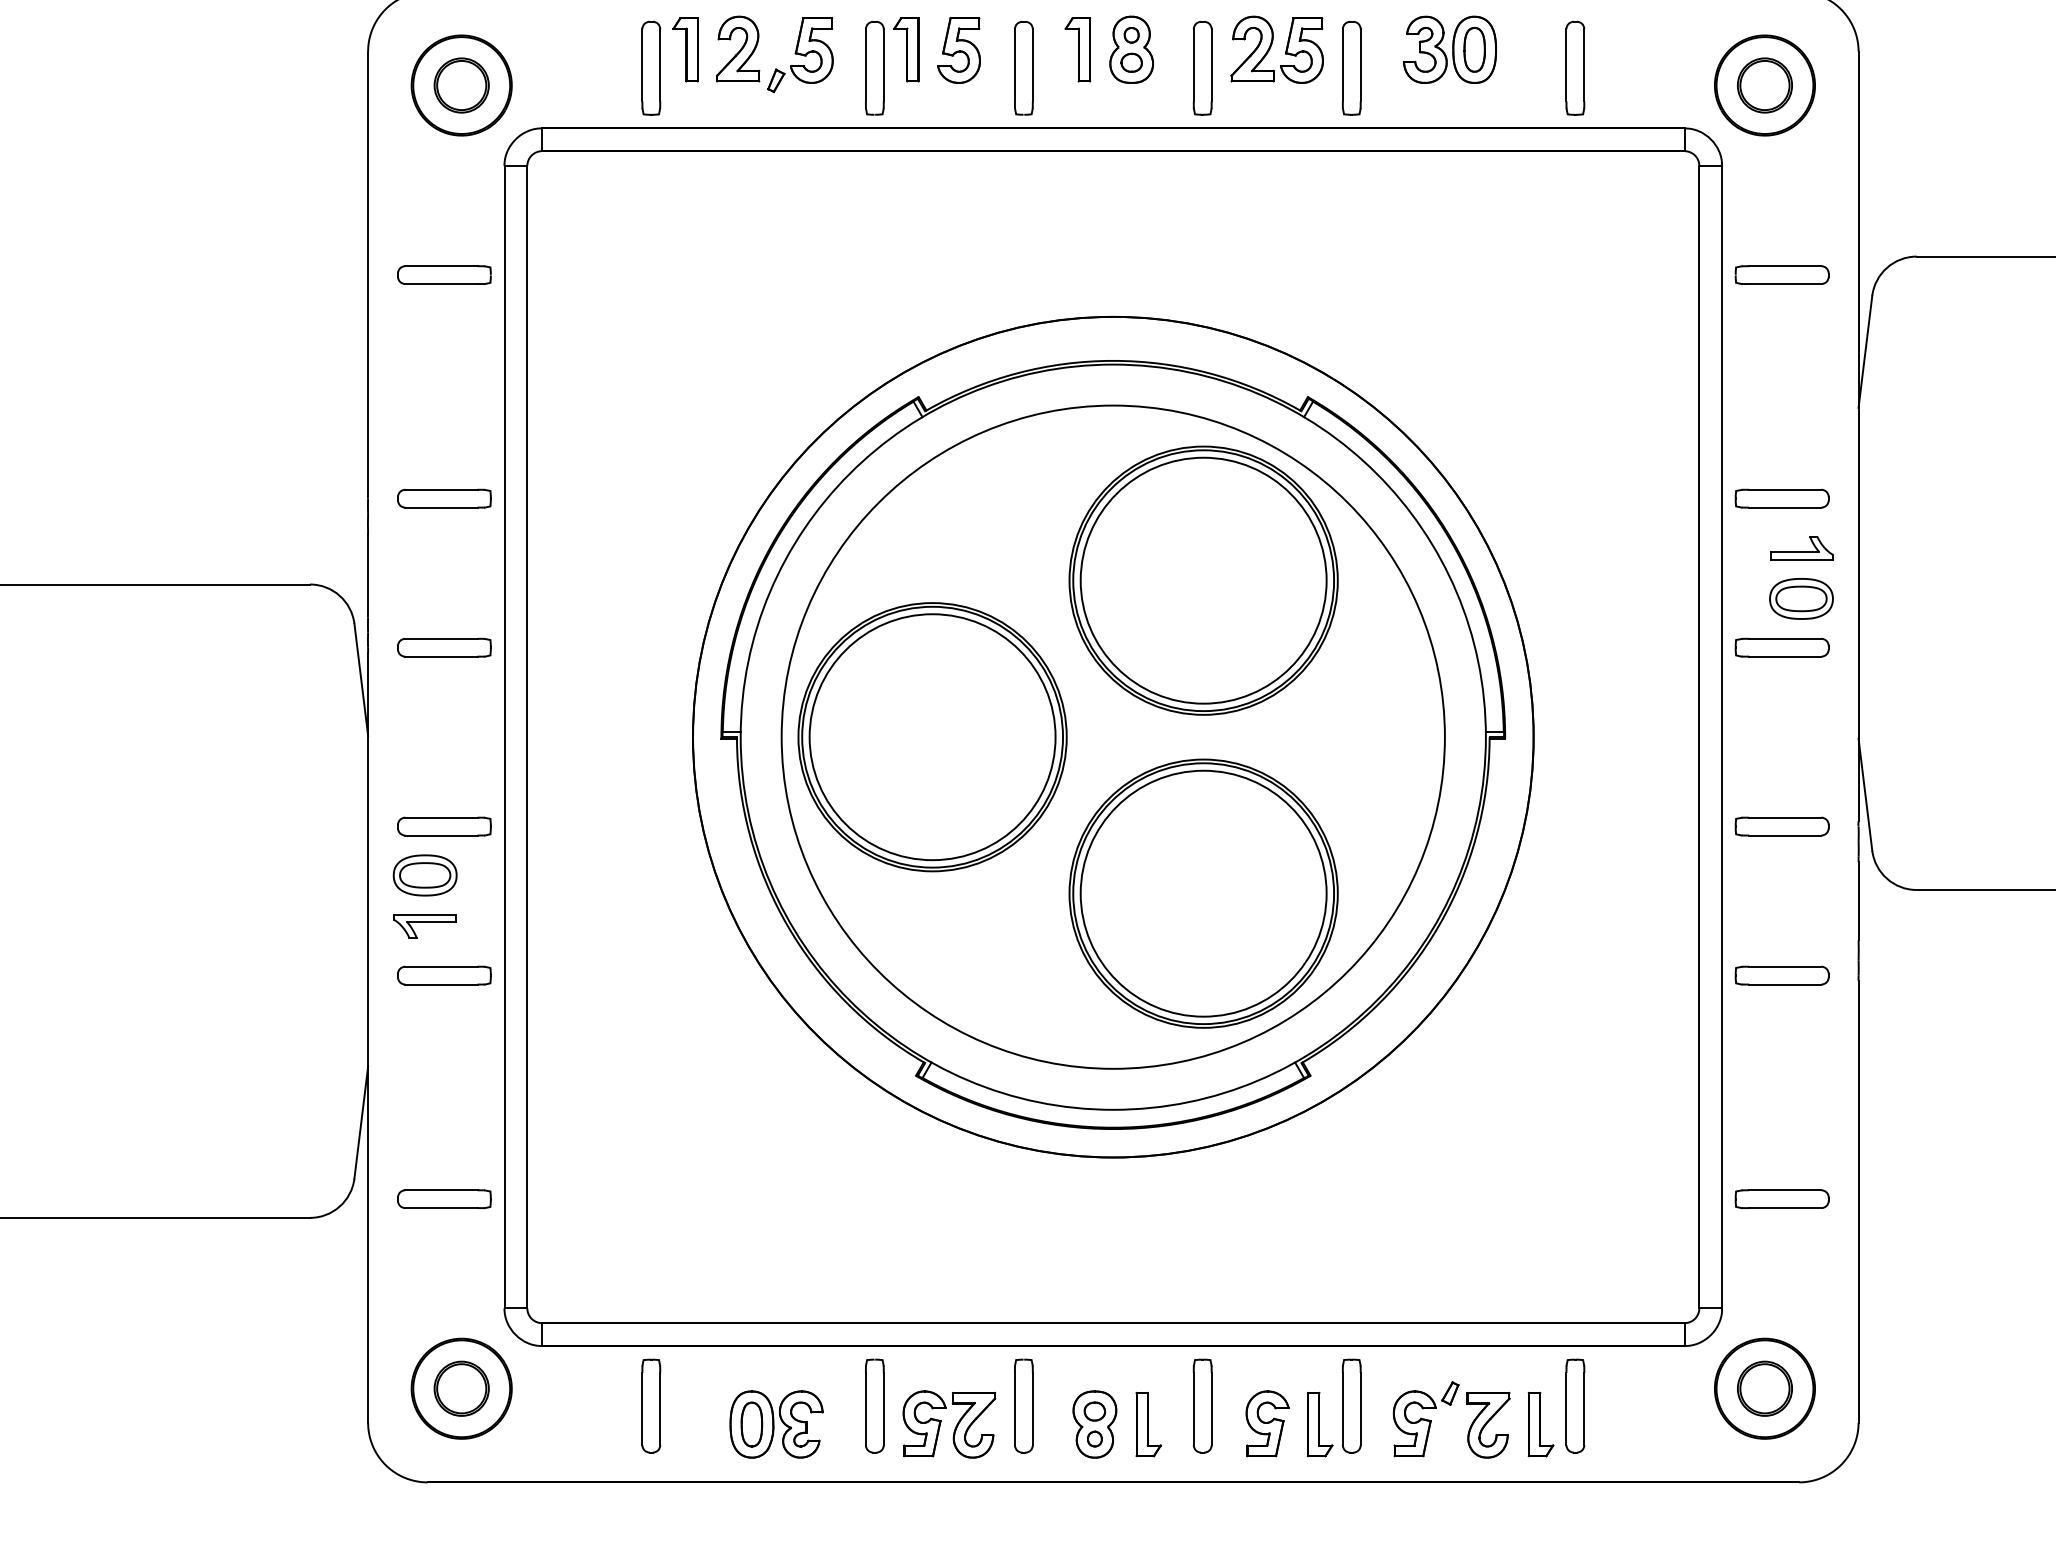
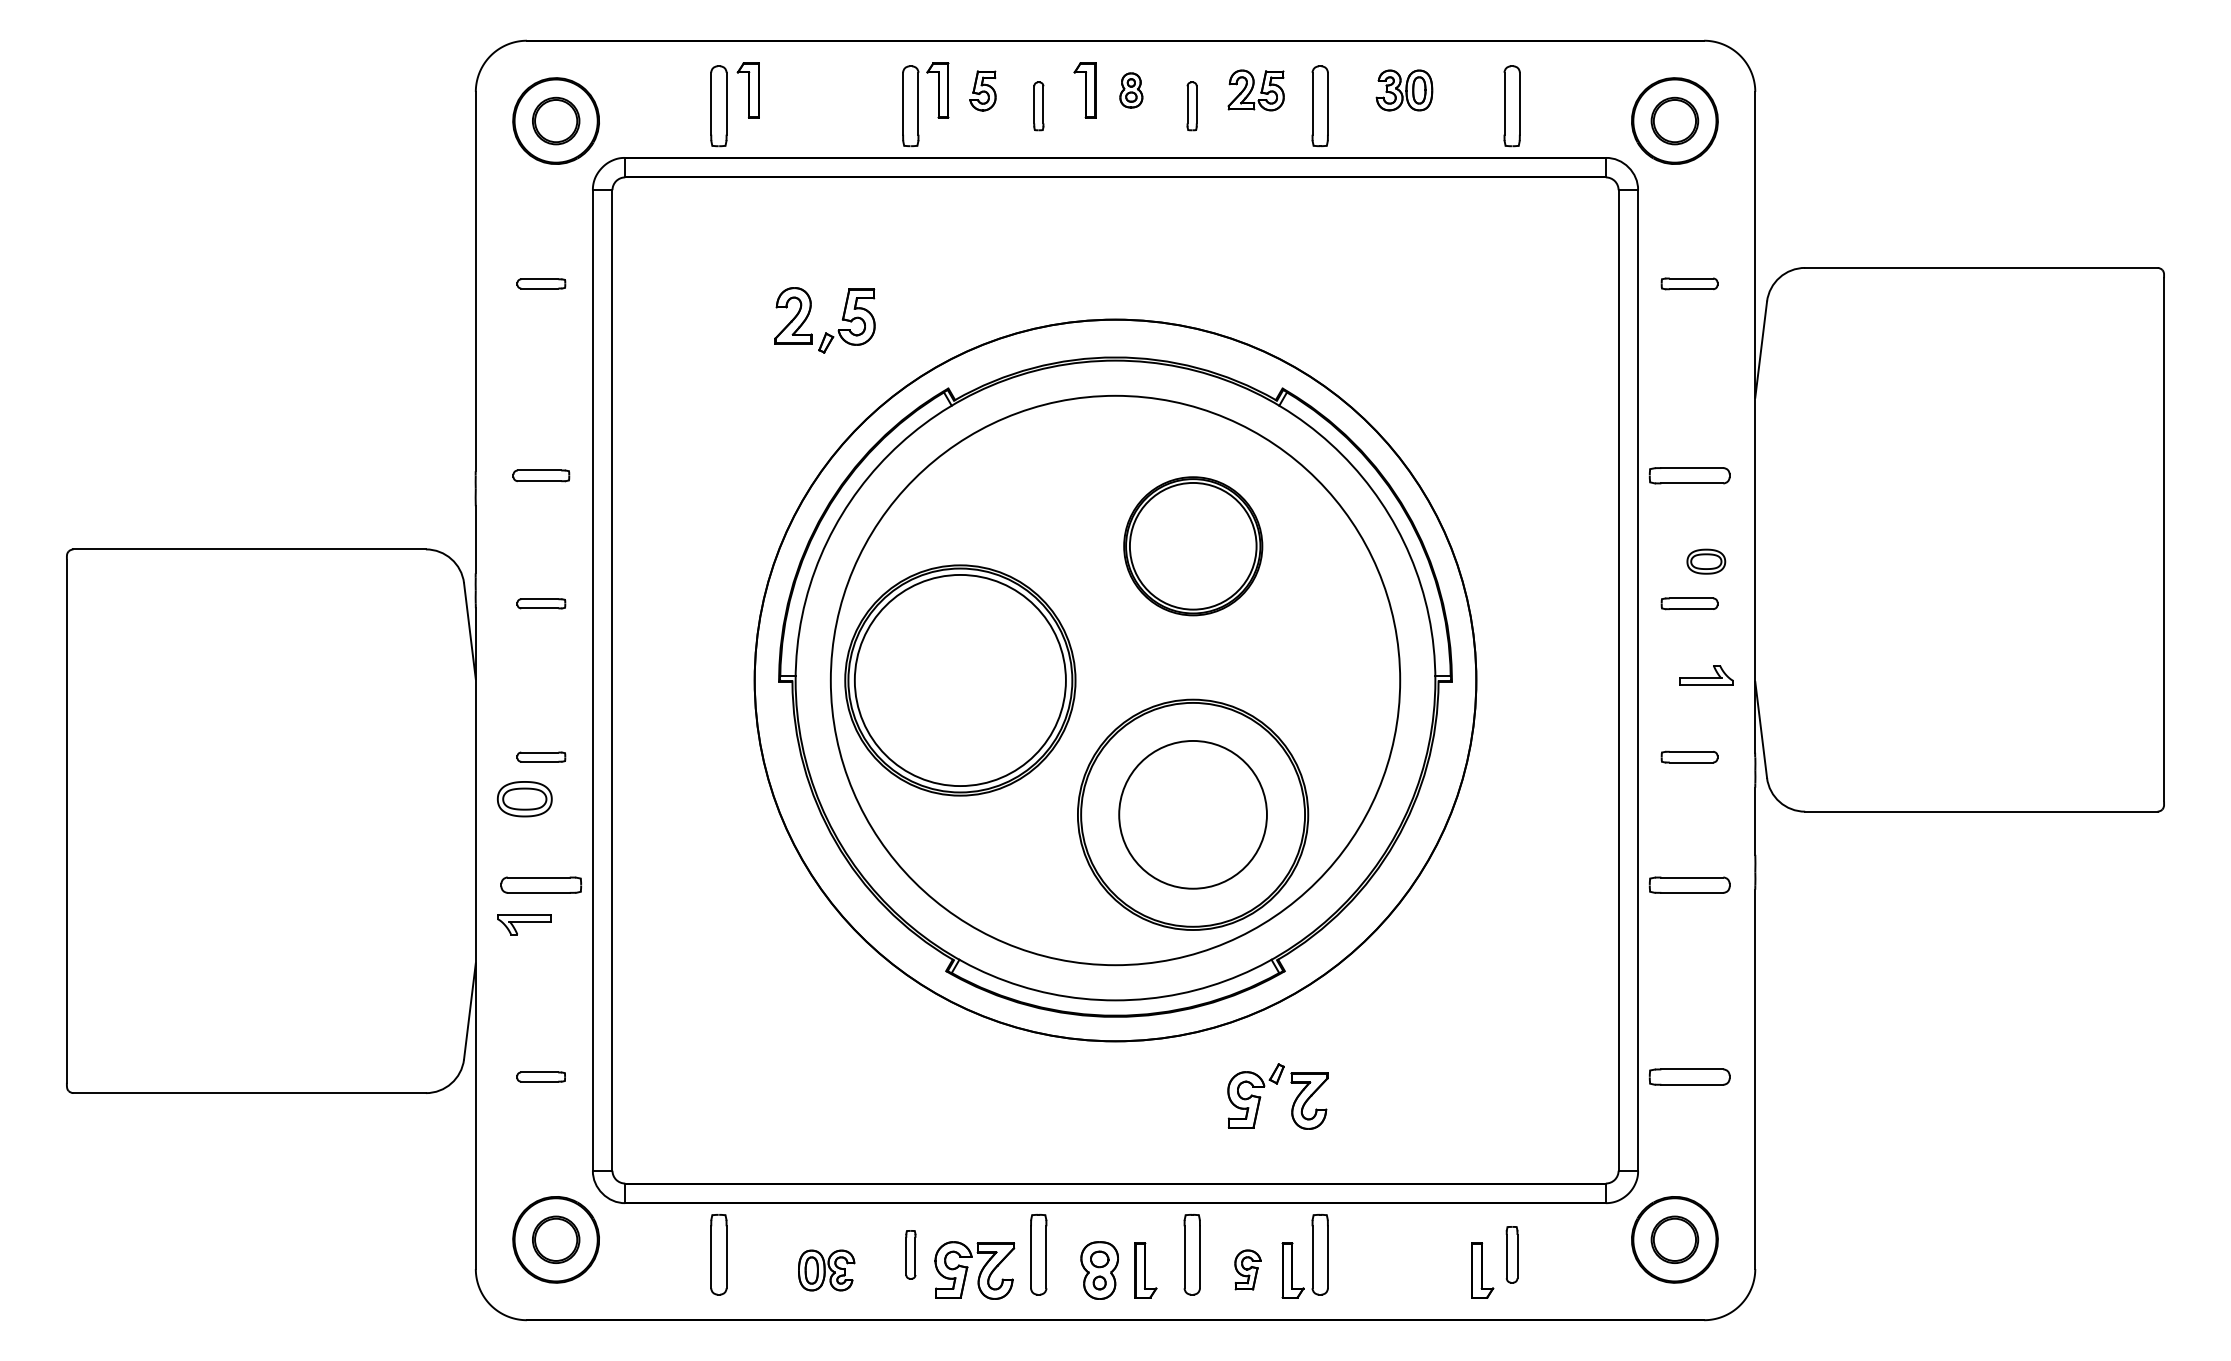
part: (958, 49) -> (982, 90), size x0.7
part: (1131, 49) -> (1131, 90), size x0.6
part: (1277, 49) -> (1256, 90), size x0.7
part: (1449, 49) -> (1404, 90), size x0.7
part: (775, 68) -> (825, 332), moved
part: (1023, 68) -> (1038, 106), size x0.6
part: (1201, 68) -> (1191, 106), size x0.6
part: (444, 274) -> (541, 283), size x0.6
part: (1781, 274) -> (1689, 283), size x0.7
part: (444, 498) -> (541, 475), size x0.7
part: (1801, 548) -> (1706, 675), moved
part: (1204, 581) -> (1193, 546), size x0.6
part: (1801, 598) -> (1706, 561), size x0.7
part: (444, 647) -> (541, 603), size x0.6
part: (1781, 647) -> (1689, 603), size x0.7
part: (444, 825) -> (541, 756), size x0.6
part: (1781, 825) -> (1689, 756), size x0.7
circle: (1202, 893) -> (1192, 814), size x0.7
part: (424, 925) -> (524, 924), moved
part: (443, 1198) -> (540, 1076), size x0.6
part: (874, 1405) -> (910, 1254), size x0.6
part: (1451, 1405) -> (1277, 1084), moved
part: (1574, 1405) -> (1511, 1254), size x0.7
part: (1267, 1423) -> (1247, 1269), size x0.7
part: (776, 1424) -> (826, 1270), size x0.7

